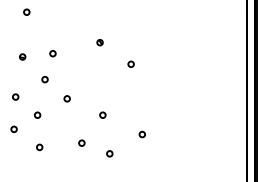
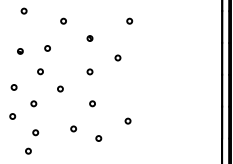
circle: (70, 22) -> (63, 20), added
circle: (143, 22) -> (129, 20), added
circle: (99, 79) -> (89, 71), added
circle: (31, 167) -> (28, 150), added

